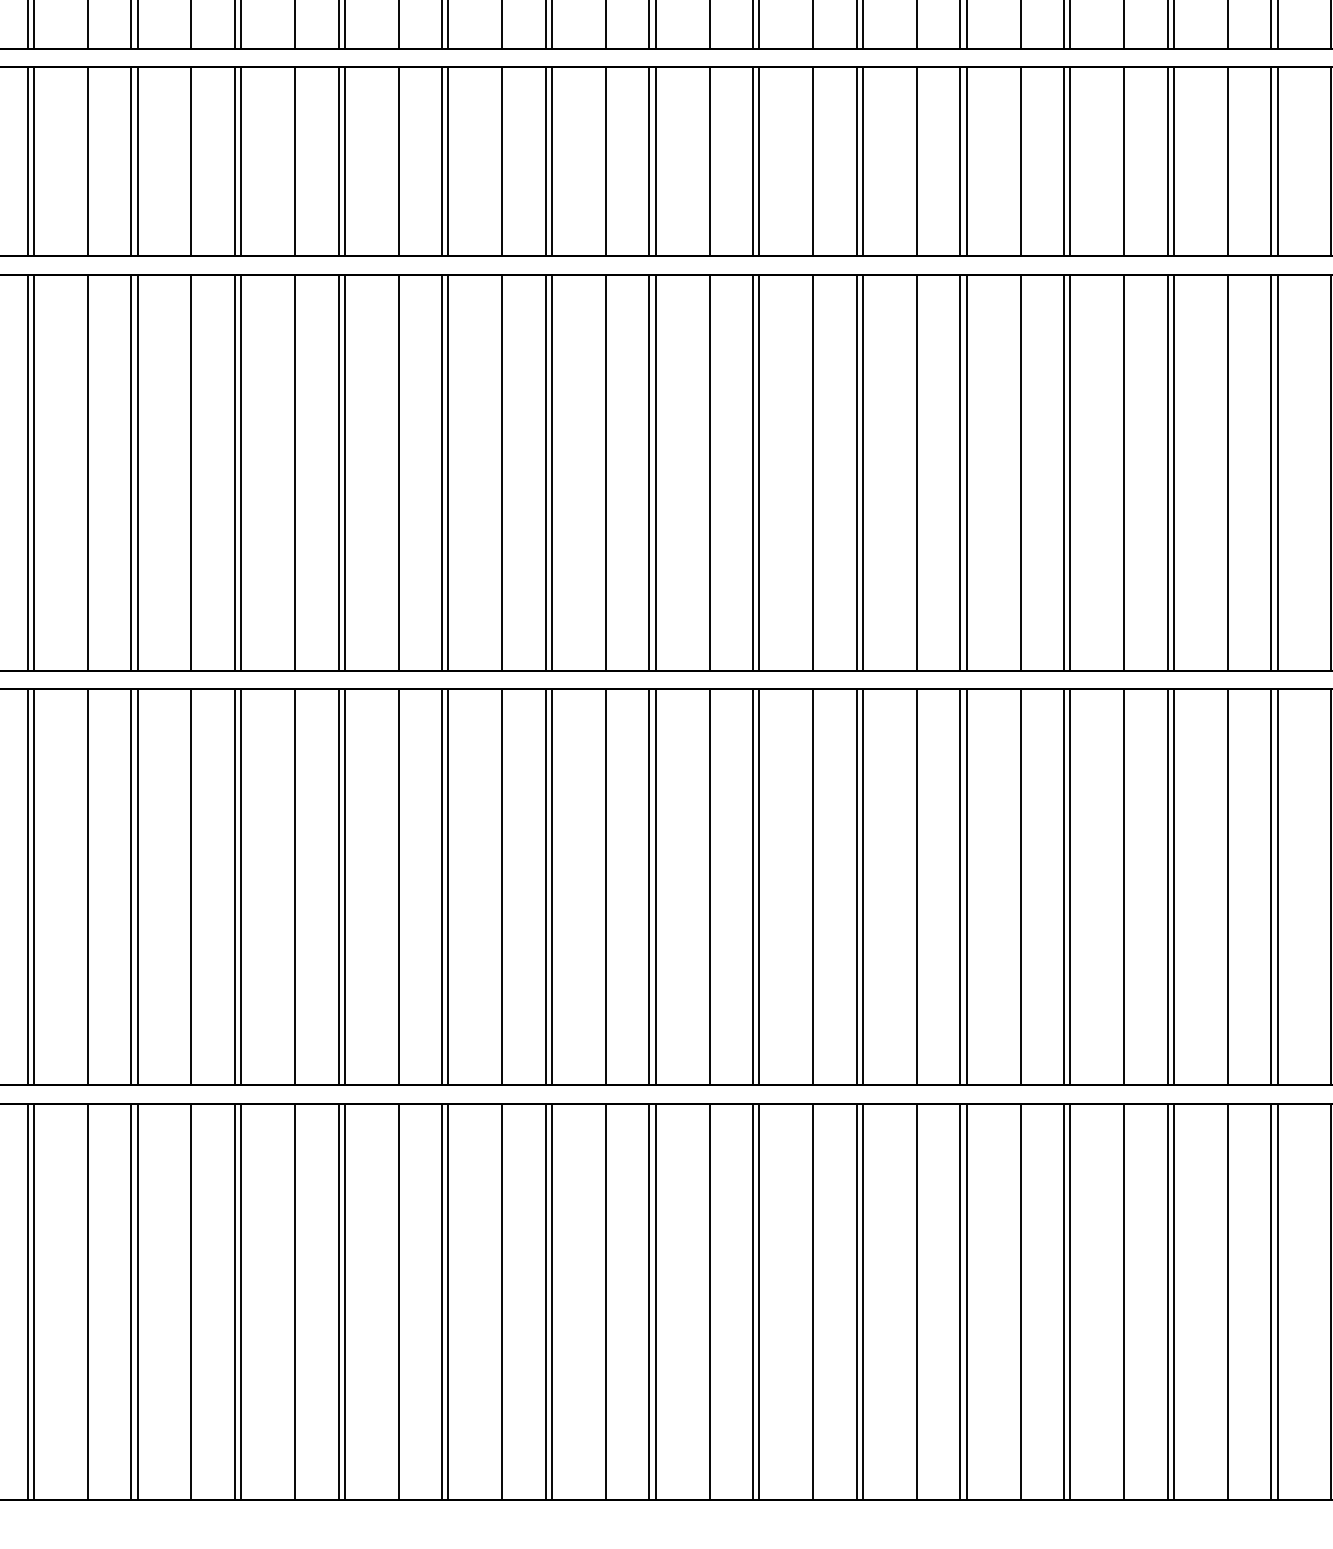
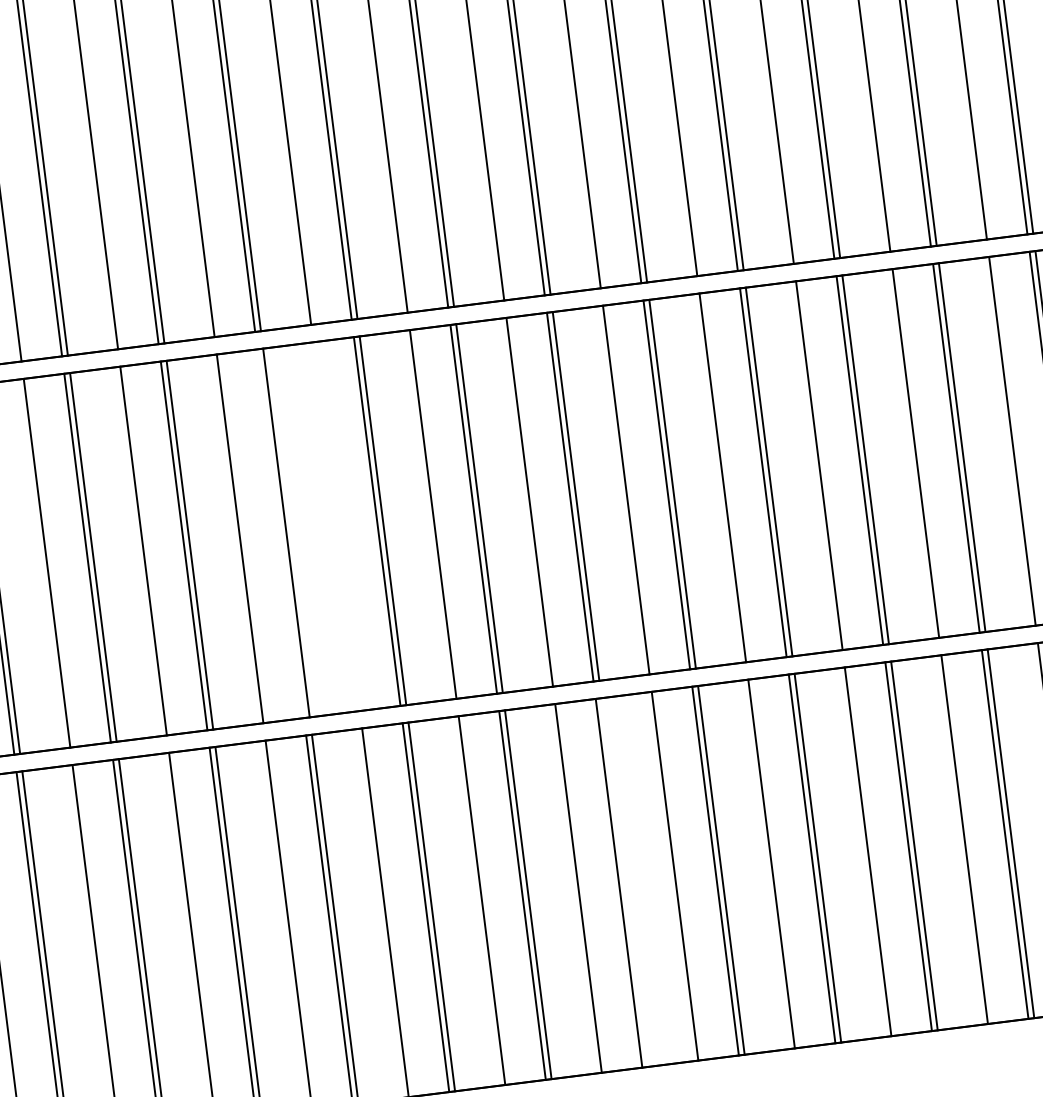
line: (234, 887) -> (280, 534), removed
line: (295, 887) -> (337, 526), removed
line: (552, 1301) -> (625, 882), removed

